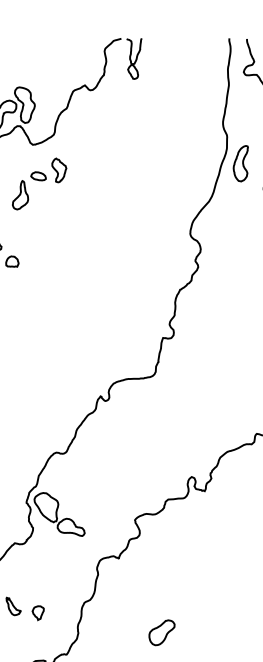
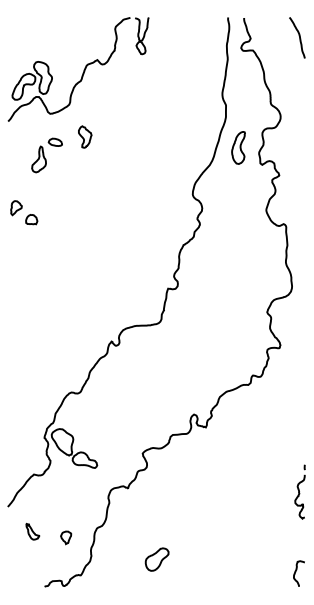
part: (240, 163) -> (238, 147), moved
part: (59, 169) -> (85, 136), moved
part: (38, 612) -> (66, 537), moved
part: (161, 632) -> (156, 559), moved

